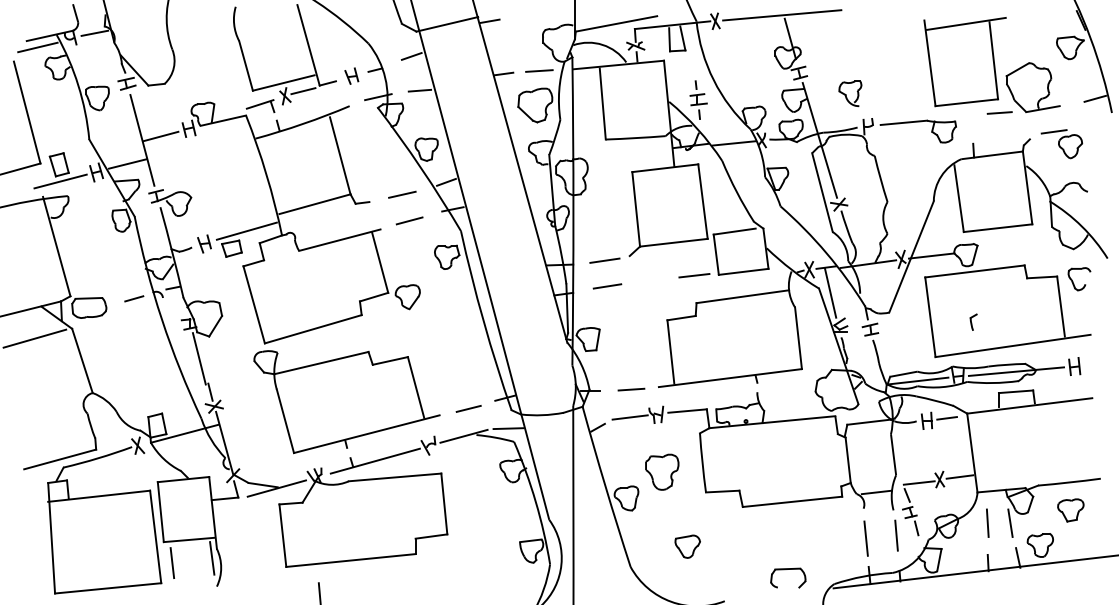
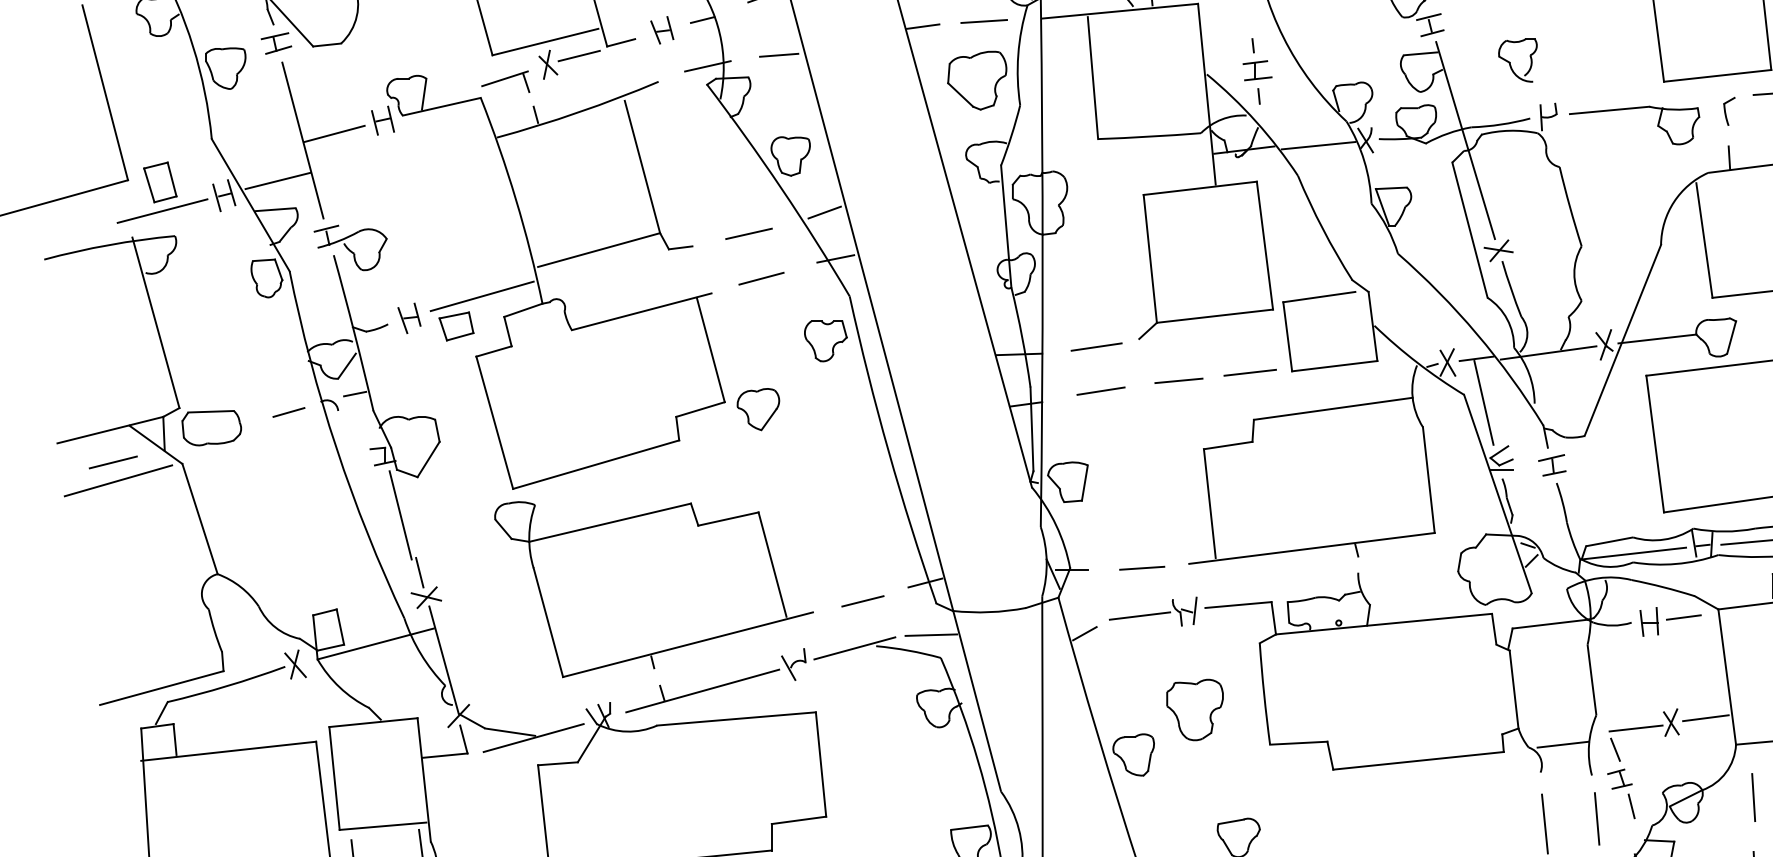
line: (652, 280) -> (1178, 380), added
part: (973, 321) -> (1729, 109), moved
line: (31, 327) -> (112, 461), added

